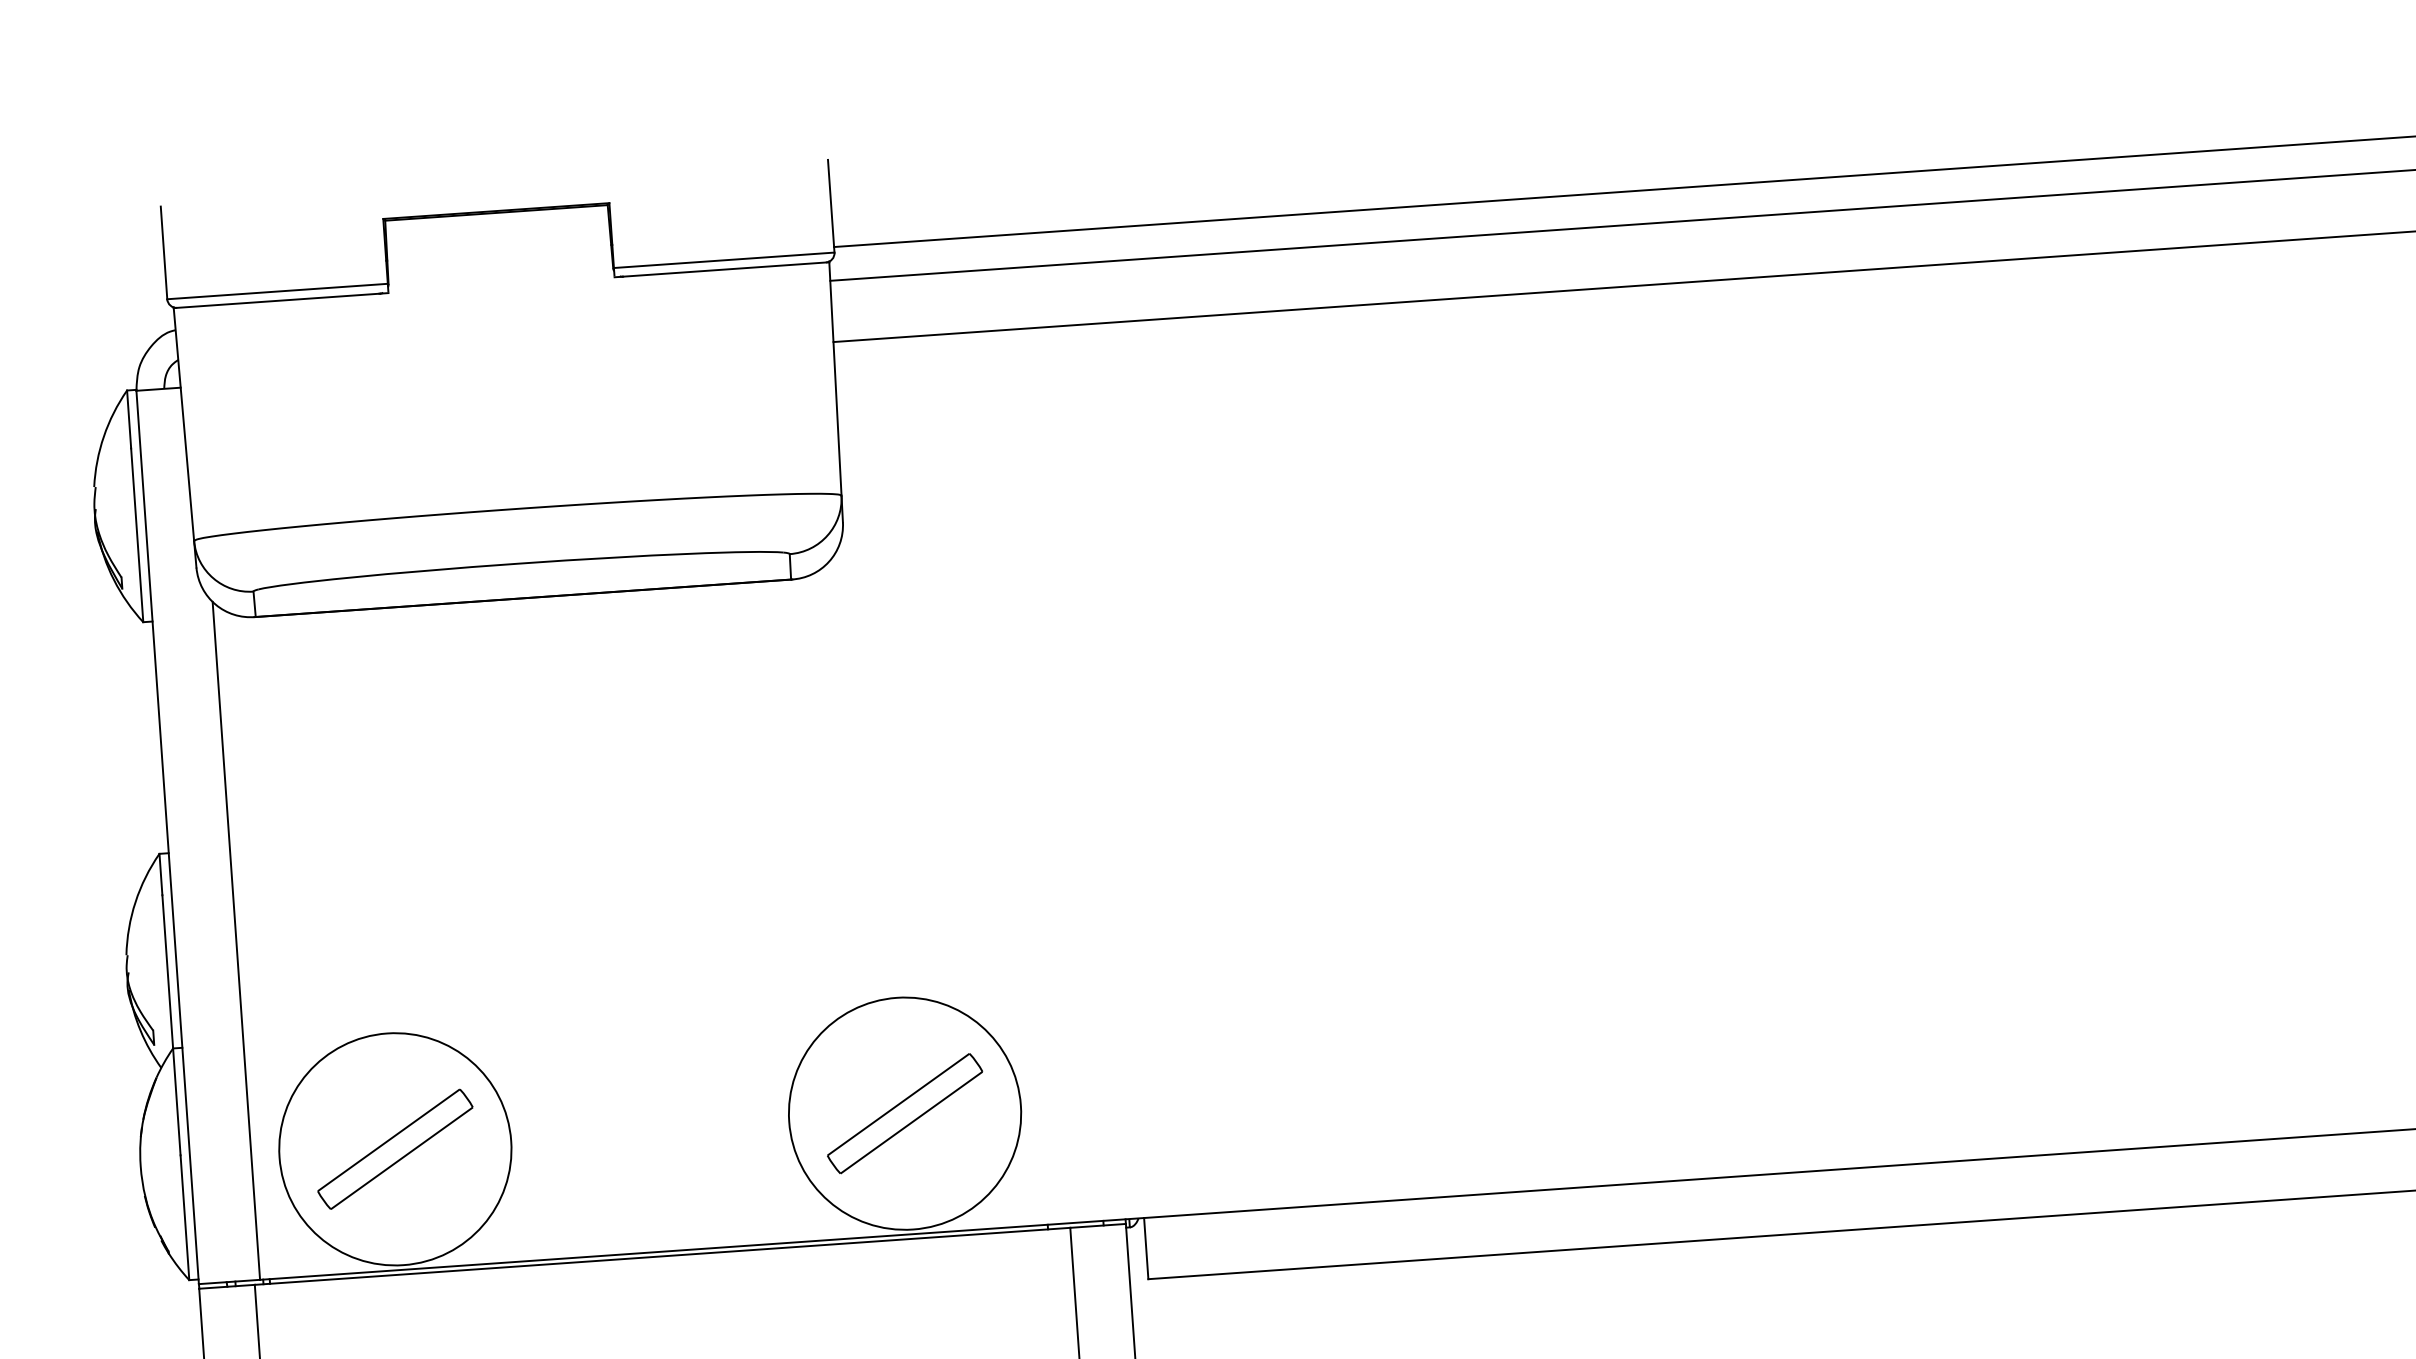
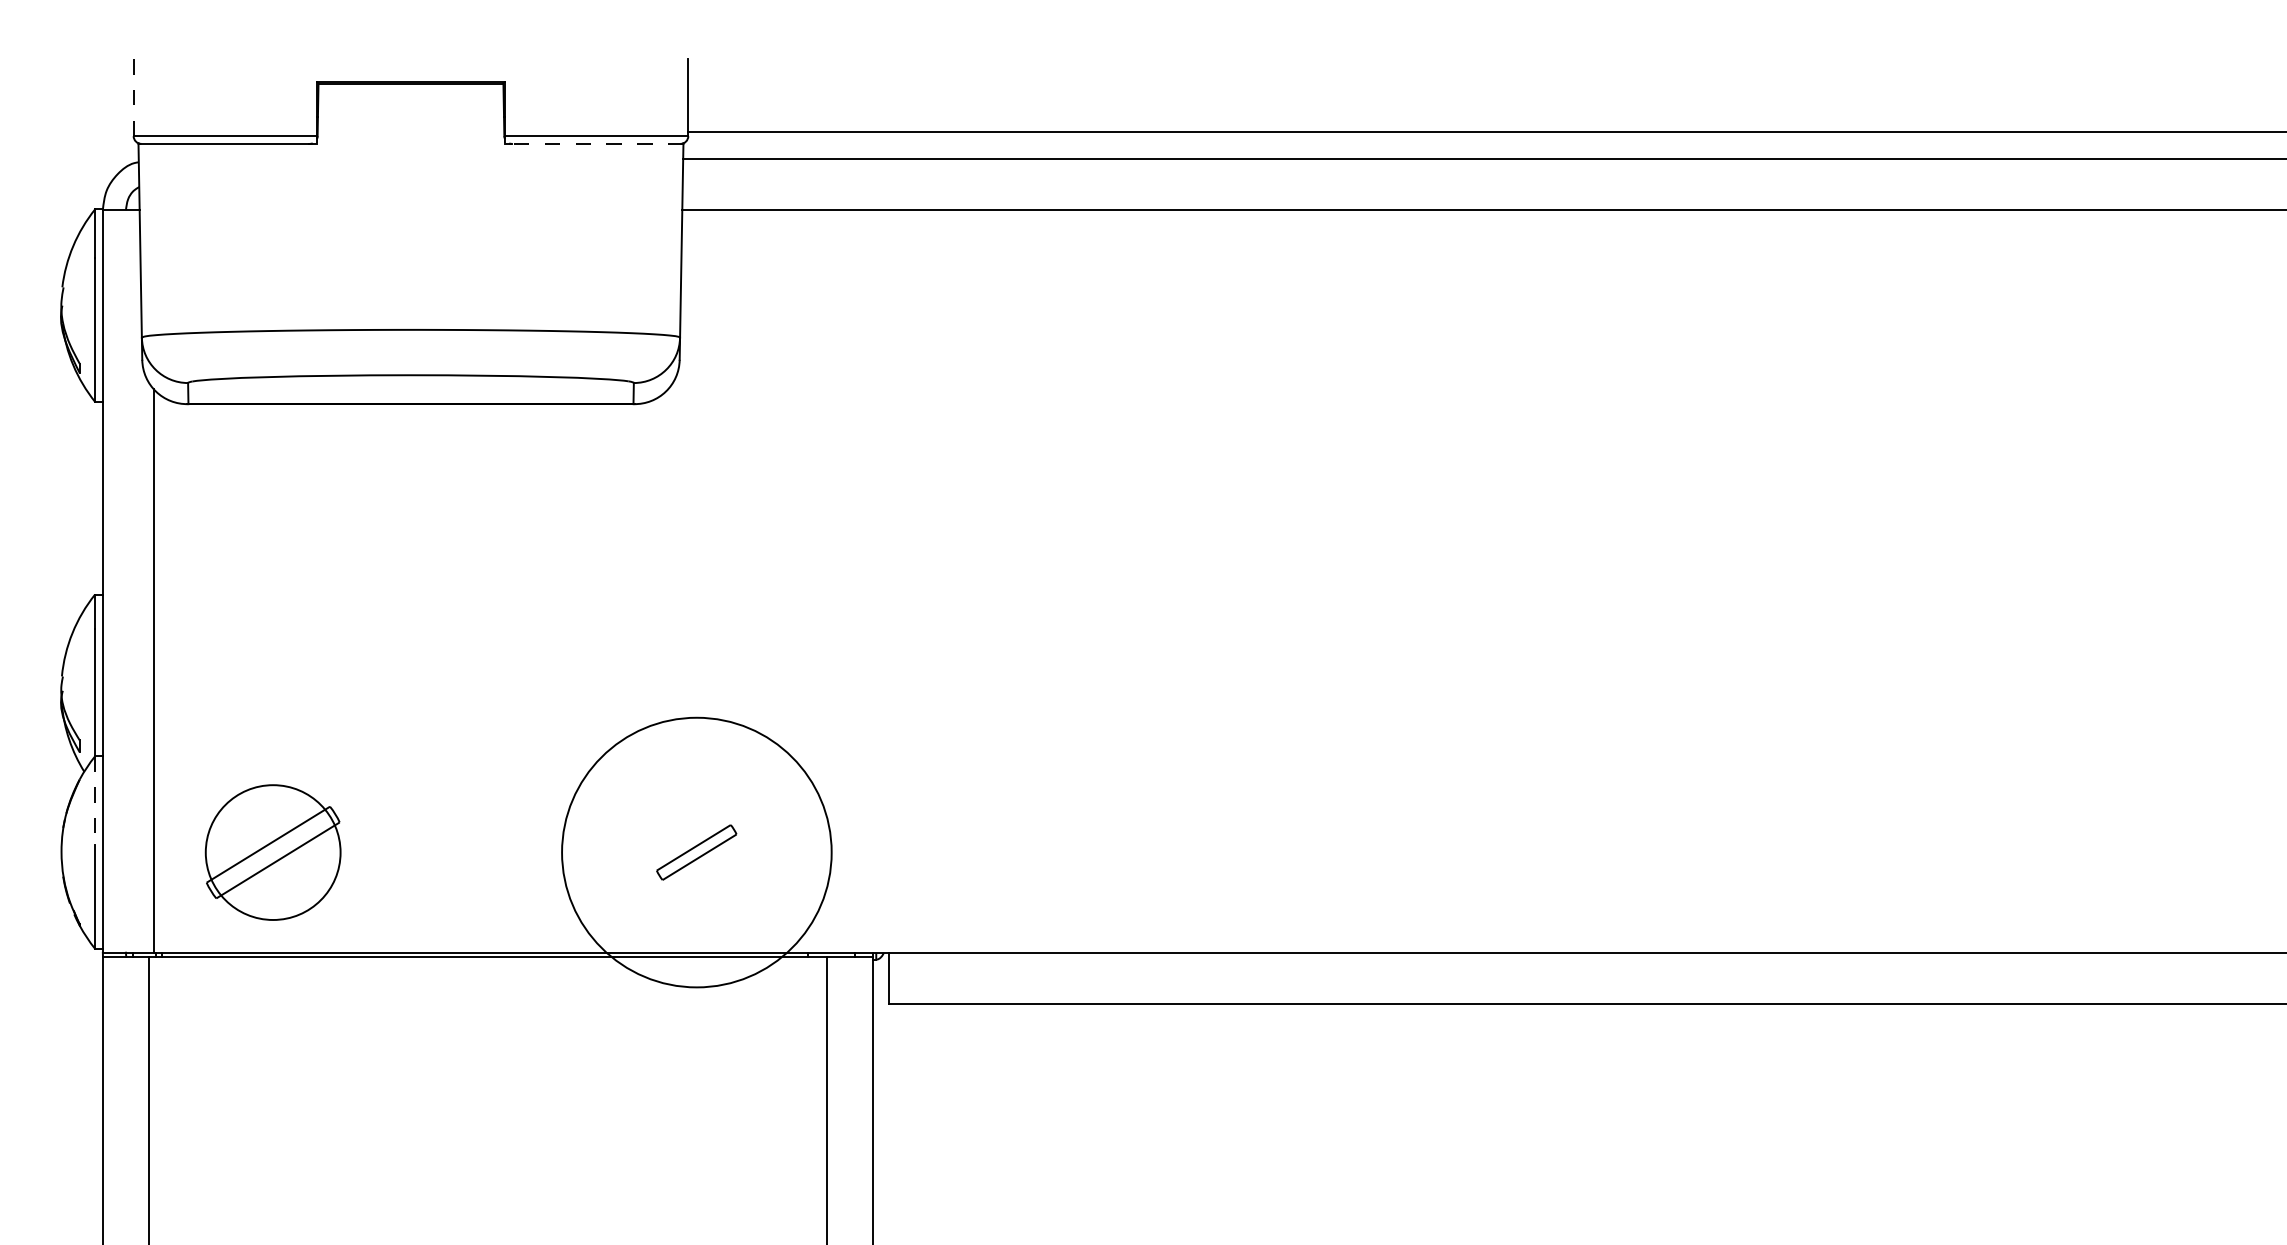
line: (163, 252) -> (133, 97), solid -> dashed
line: (725, 269) -> (597, 143), solid -> dashed
line: (177, 1102) -> (95, 801), solid -> dashed
circle: (904, 1113) -> (696, 852), size x1.4
part: (904, 1113) -> (696, 852), size x0.6
circle: (394, 1149) -> (272, 852), size x0.7

